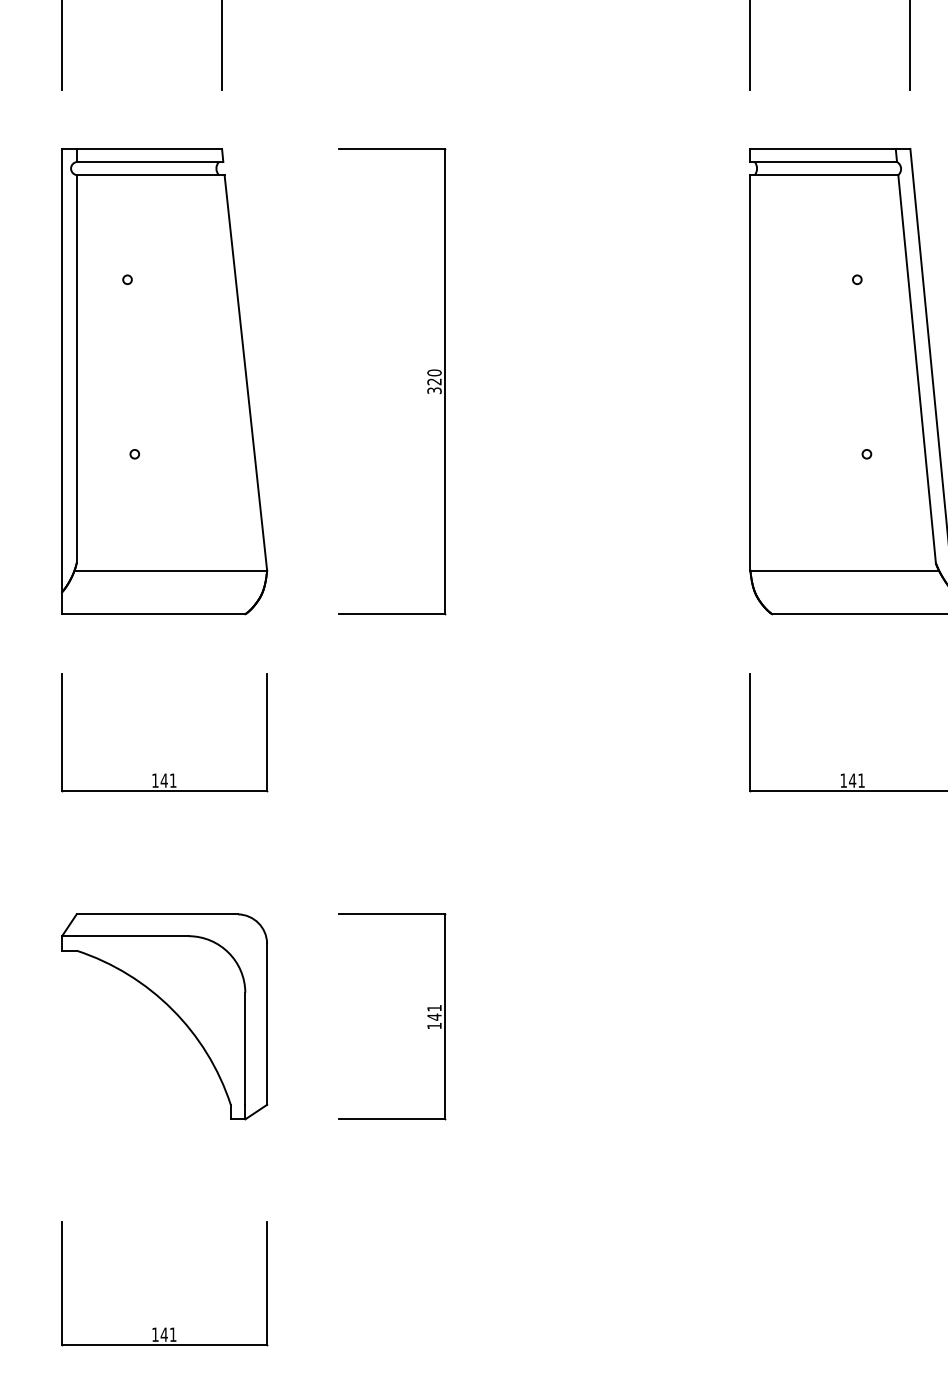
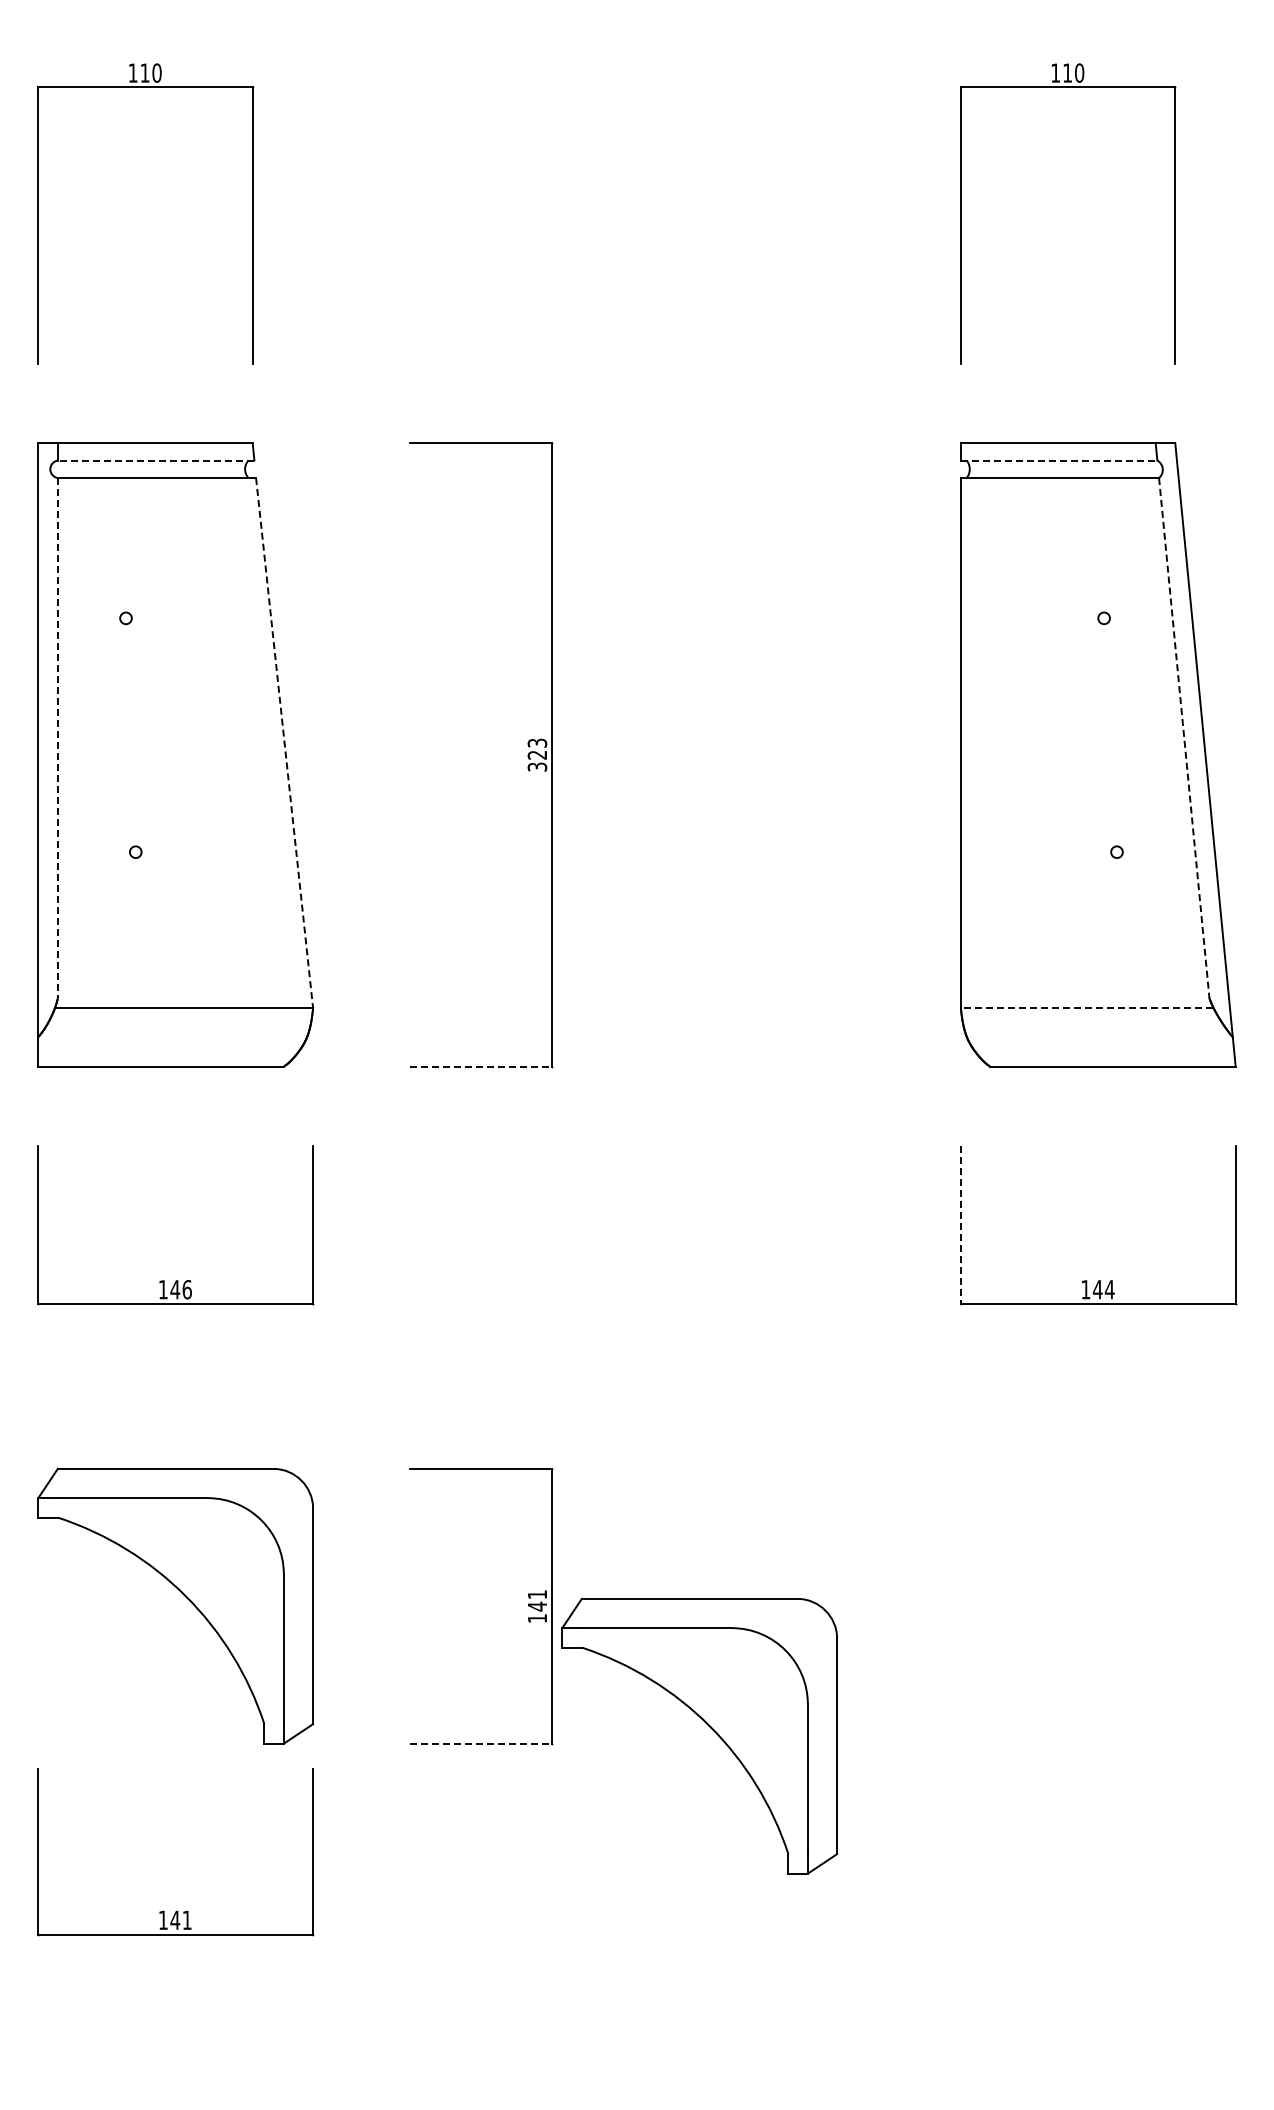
line: (149, 162) -> (155, 460), solid -> dashed
line: (824, 162) -> (1059, 460), solid -> dashed
line: (76, 369) -> (57, 738), solid -> dashed
line: (917, 369) -> (1184, 738), solid -> dashed
text: (434, 372) -> (537, 742), 320 -> 323
line: (245, 373) -> (284, 743), solid -> dashed
line: (844, 570) -> (1086, 1008), solid -> dashed
line: (392, 614) -> (481, 1066), solid -> dashed
line: (750, 732) -> (960, 1225), solid -> dashed
text: (172, 780) -> (186, 1289), 141 -> 146
text: (861, 780) -> (1109, 1289), 141 -> 144
part: (562, 1106) -> (708, 1726), added
line: (392, 1119) -> (481, 1743), solid -> dashed
part: (165, 1327) -> (176, 1910), moved

